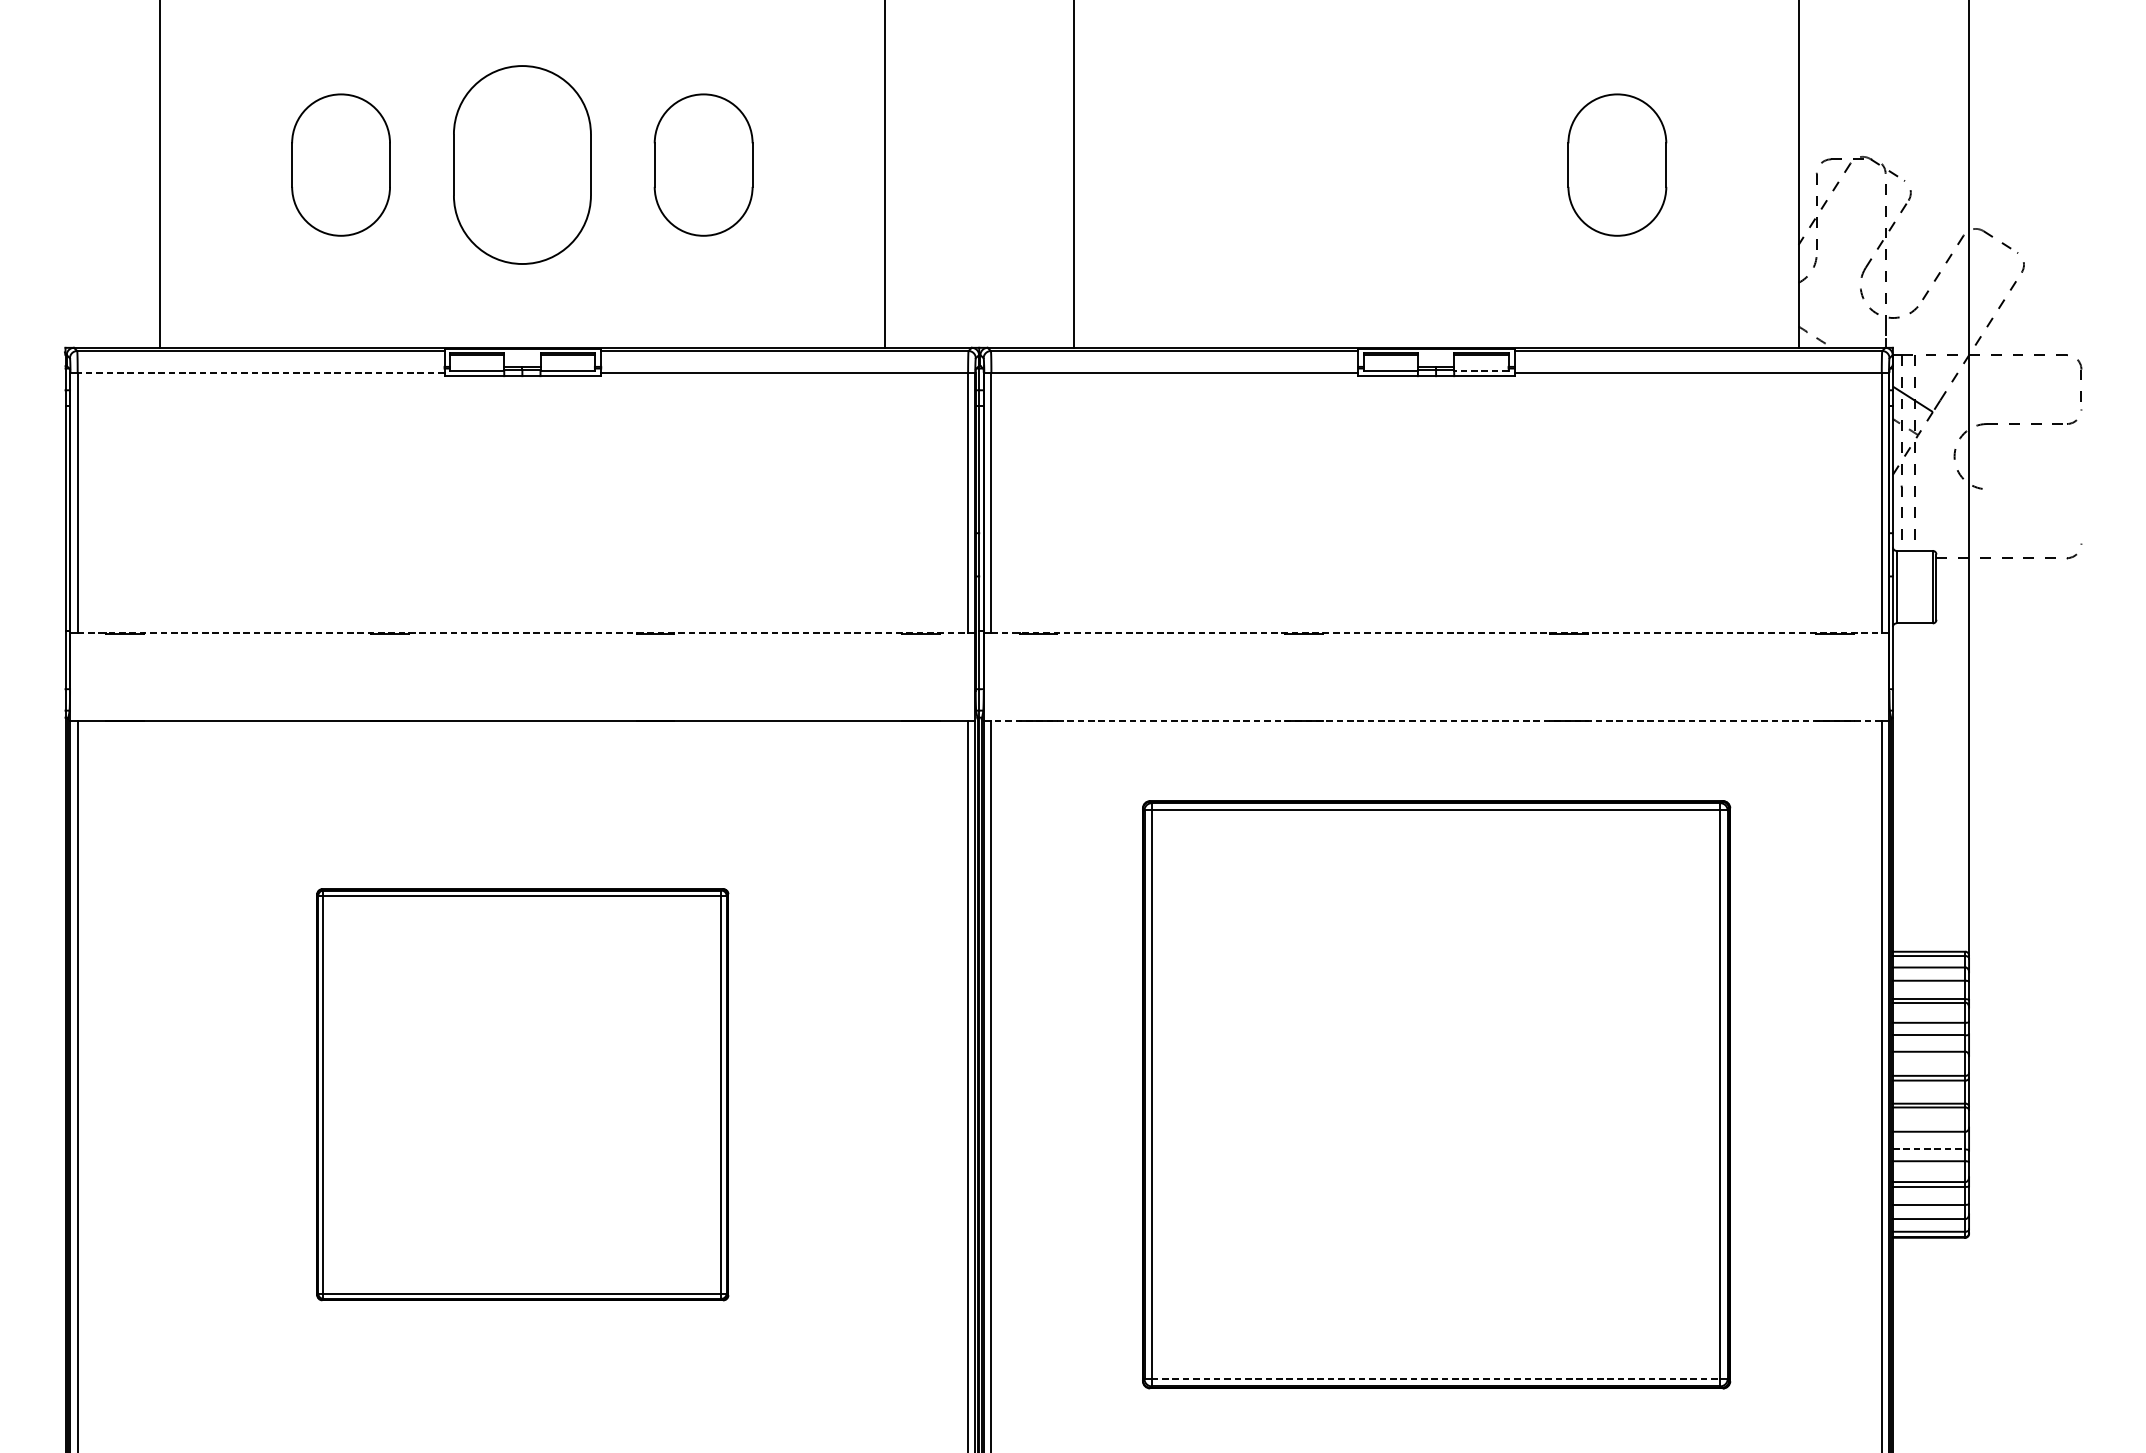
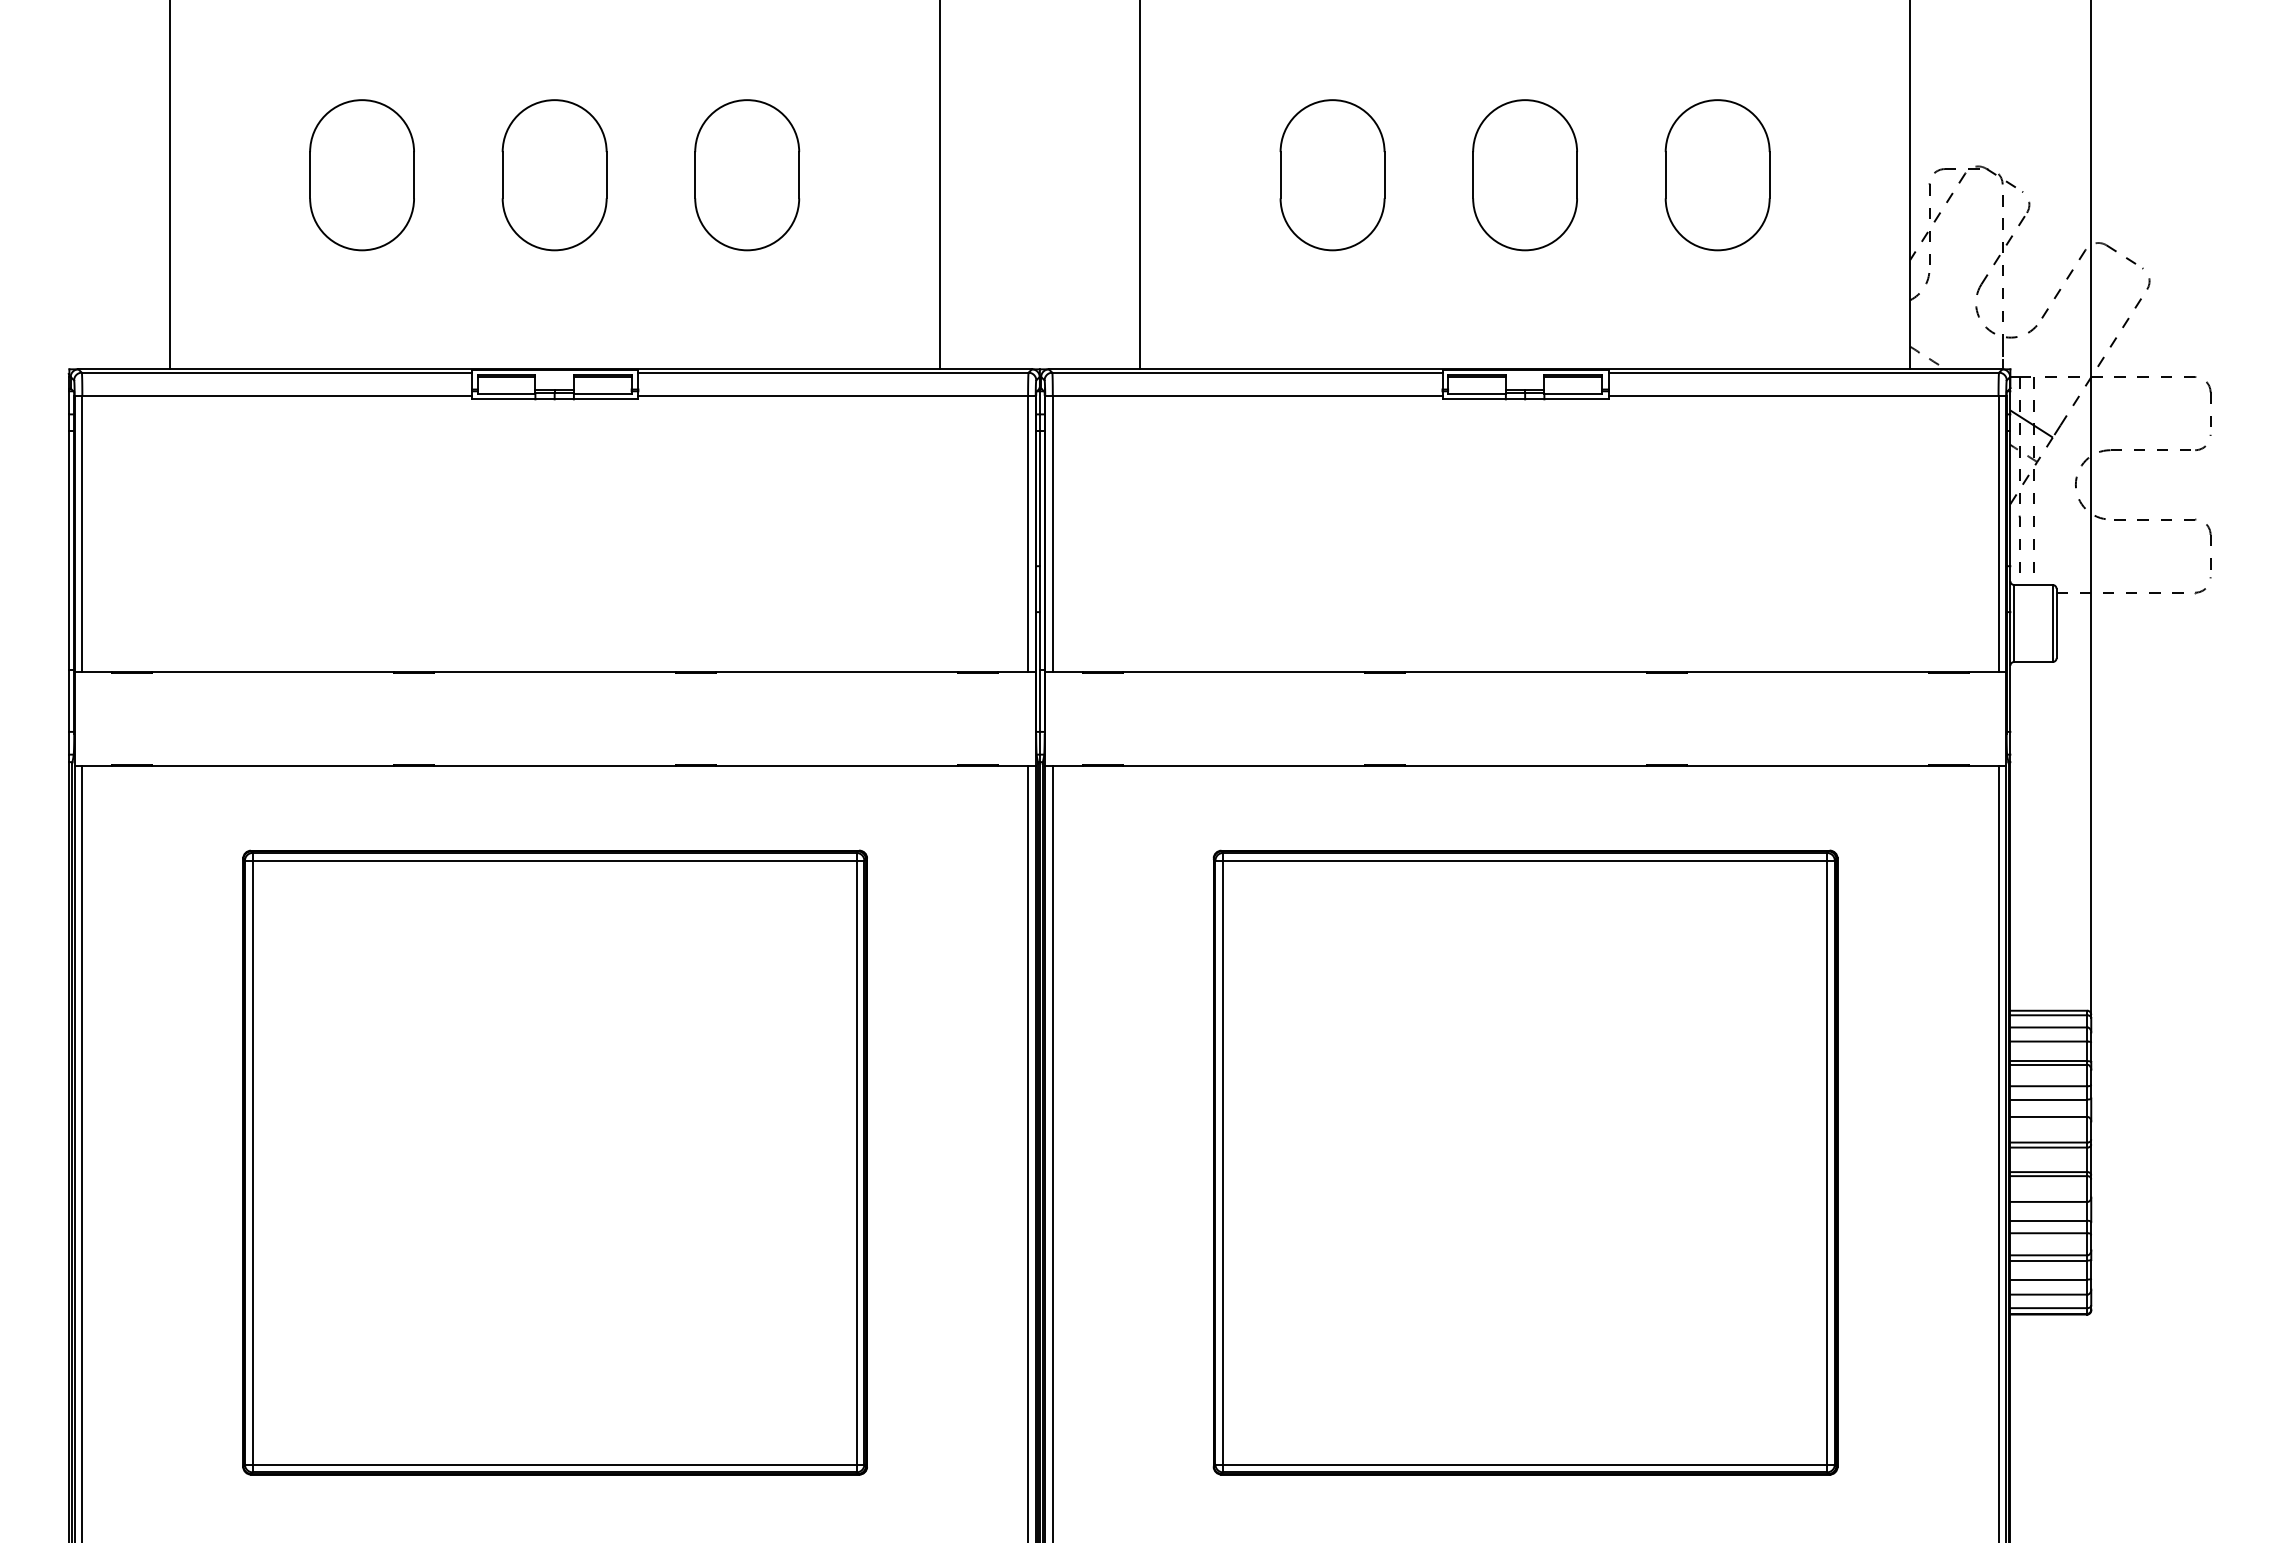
part: (522, 165) -> (554, 175), size x0.71
part: (1254, 165) -> (1332, 175), added
part: (1435, 165) -> (1524, 175), added
line: (1481, 370) -> (1573, 393), dashed -> solid
line: (261, 372) -> (277, 395), dashed -> solid
part: (2036, 490) -> (2162, 520), added
line: (523, 633) -> (555, 672), dashed -> solid
line: (1436, 633) -> (1525, 672), dashed -> solid
line: (1436, 720) -> (1525, 765), dashed -> solid
part: (522, 1094) -> (554, 1162), size x1.43
line: (1928, 1149) -> (2048, 1220), dashed -> solid
line: (1436, 1378) -> (1525, 1464), dashed -> solid

